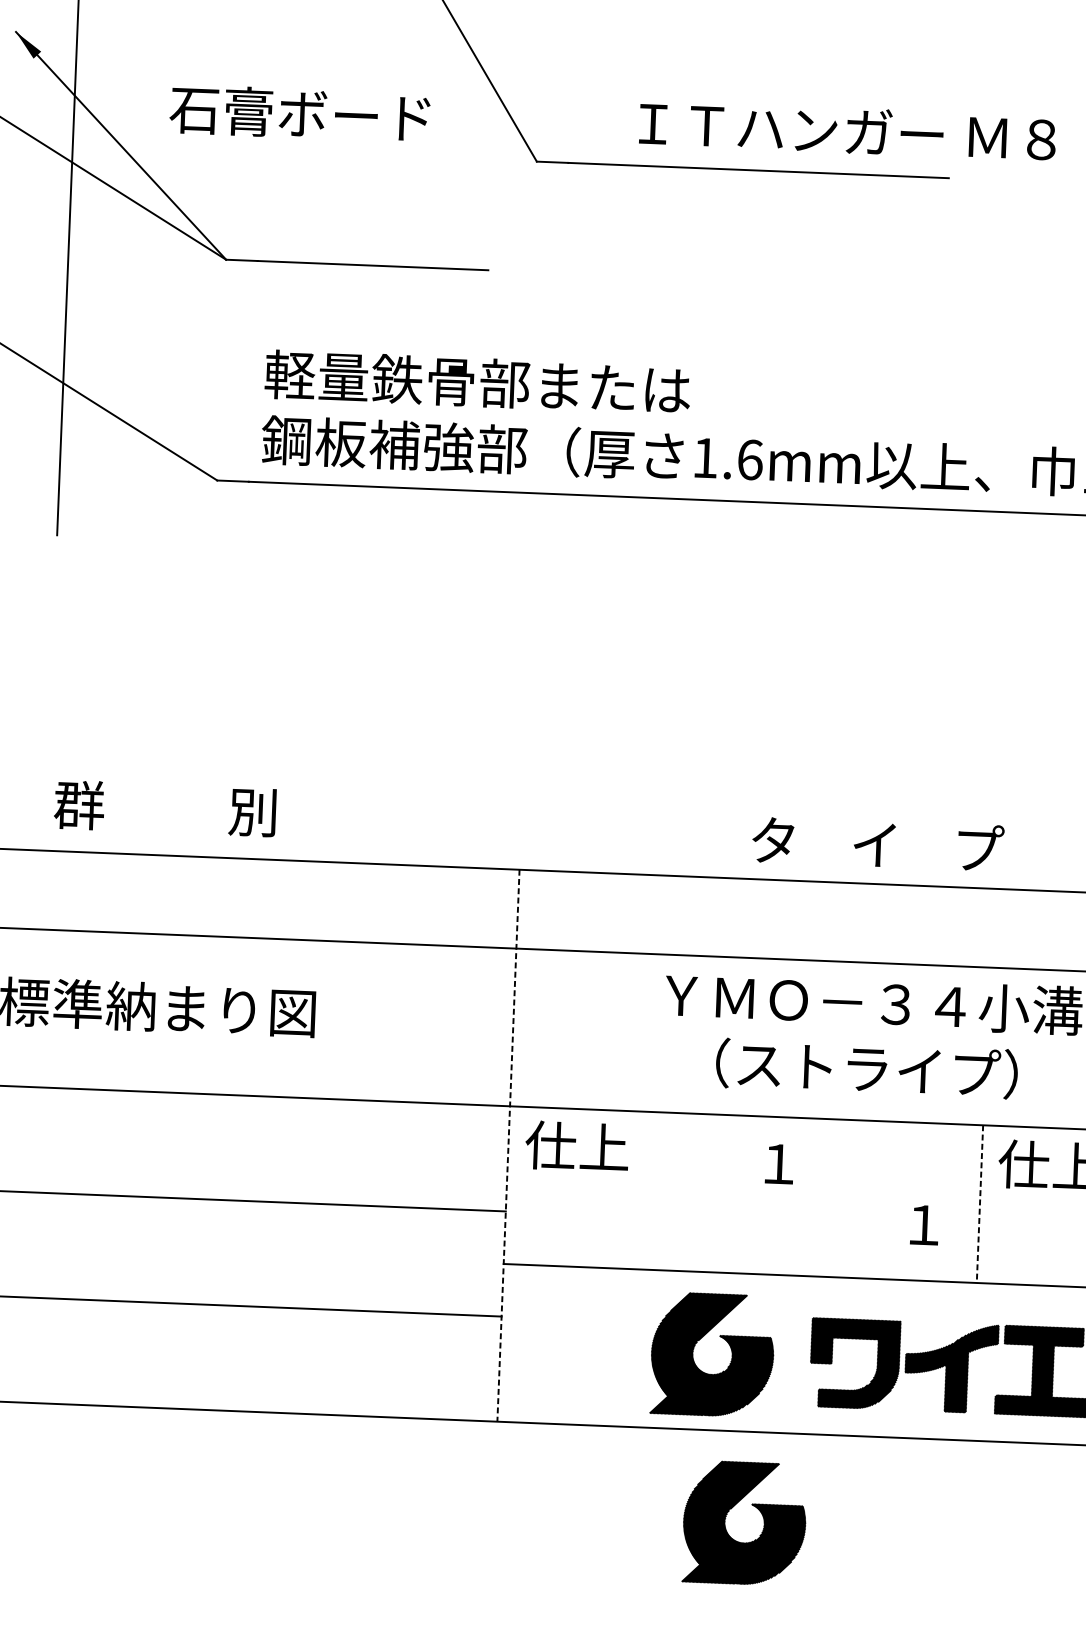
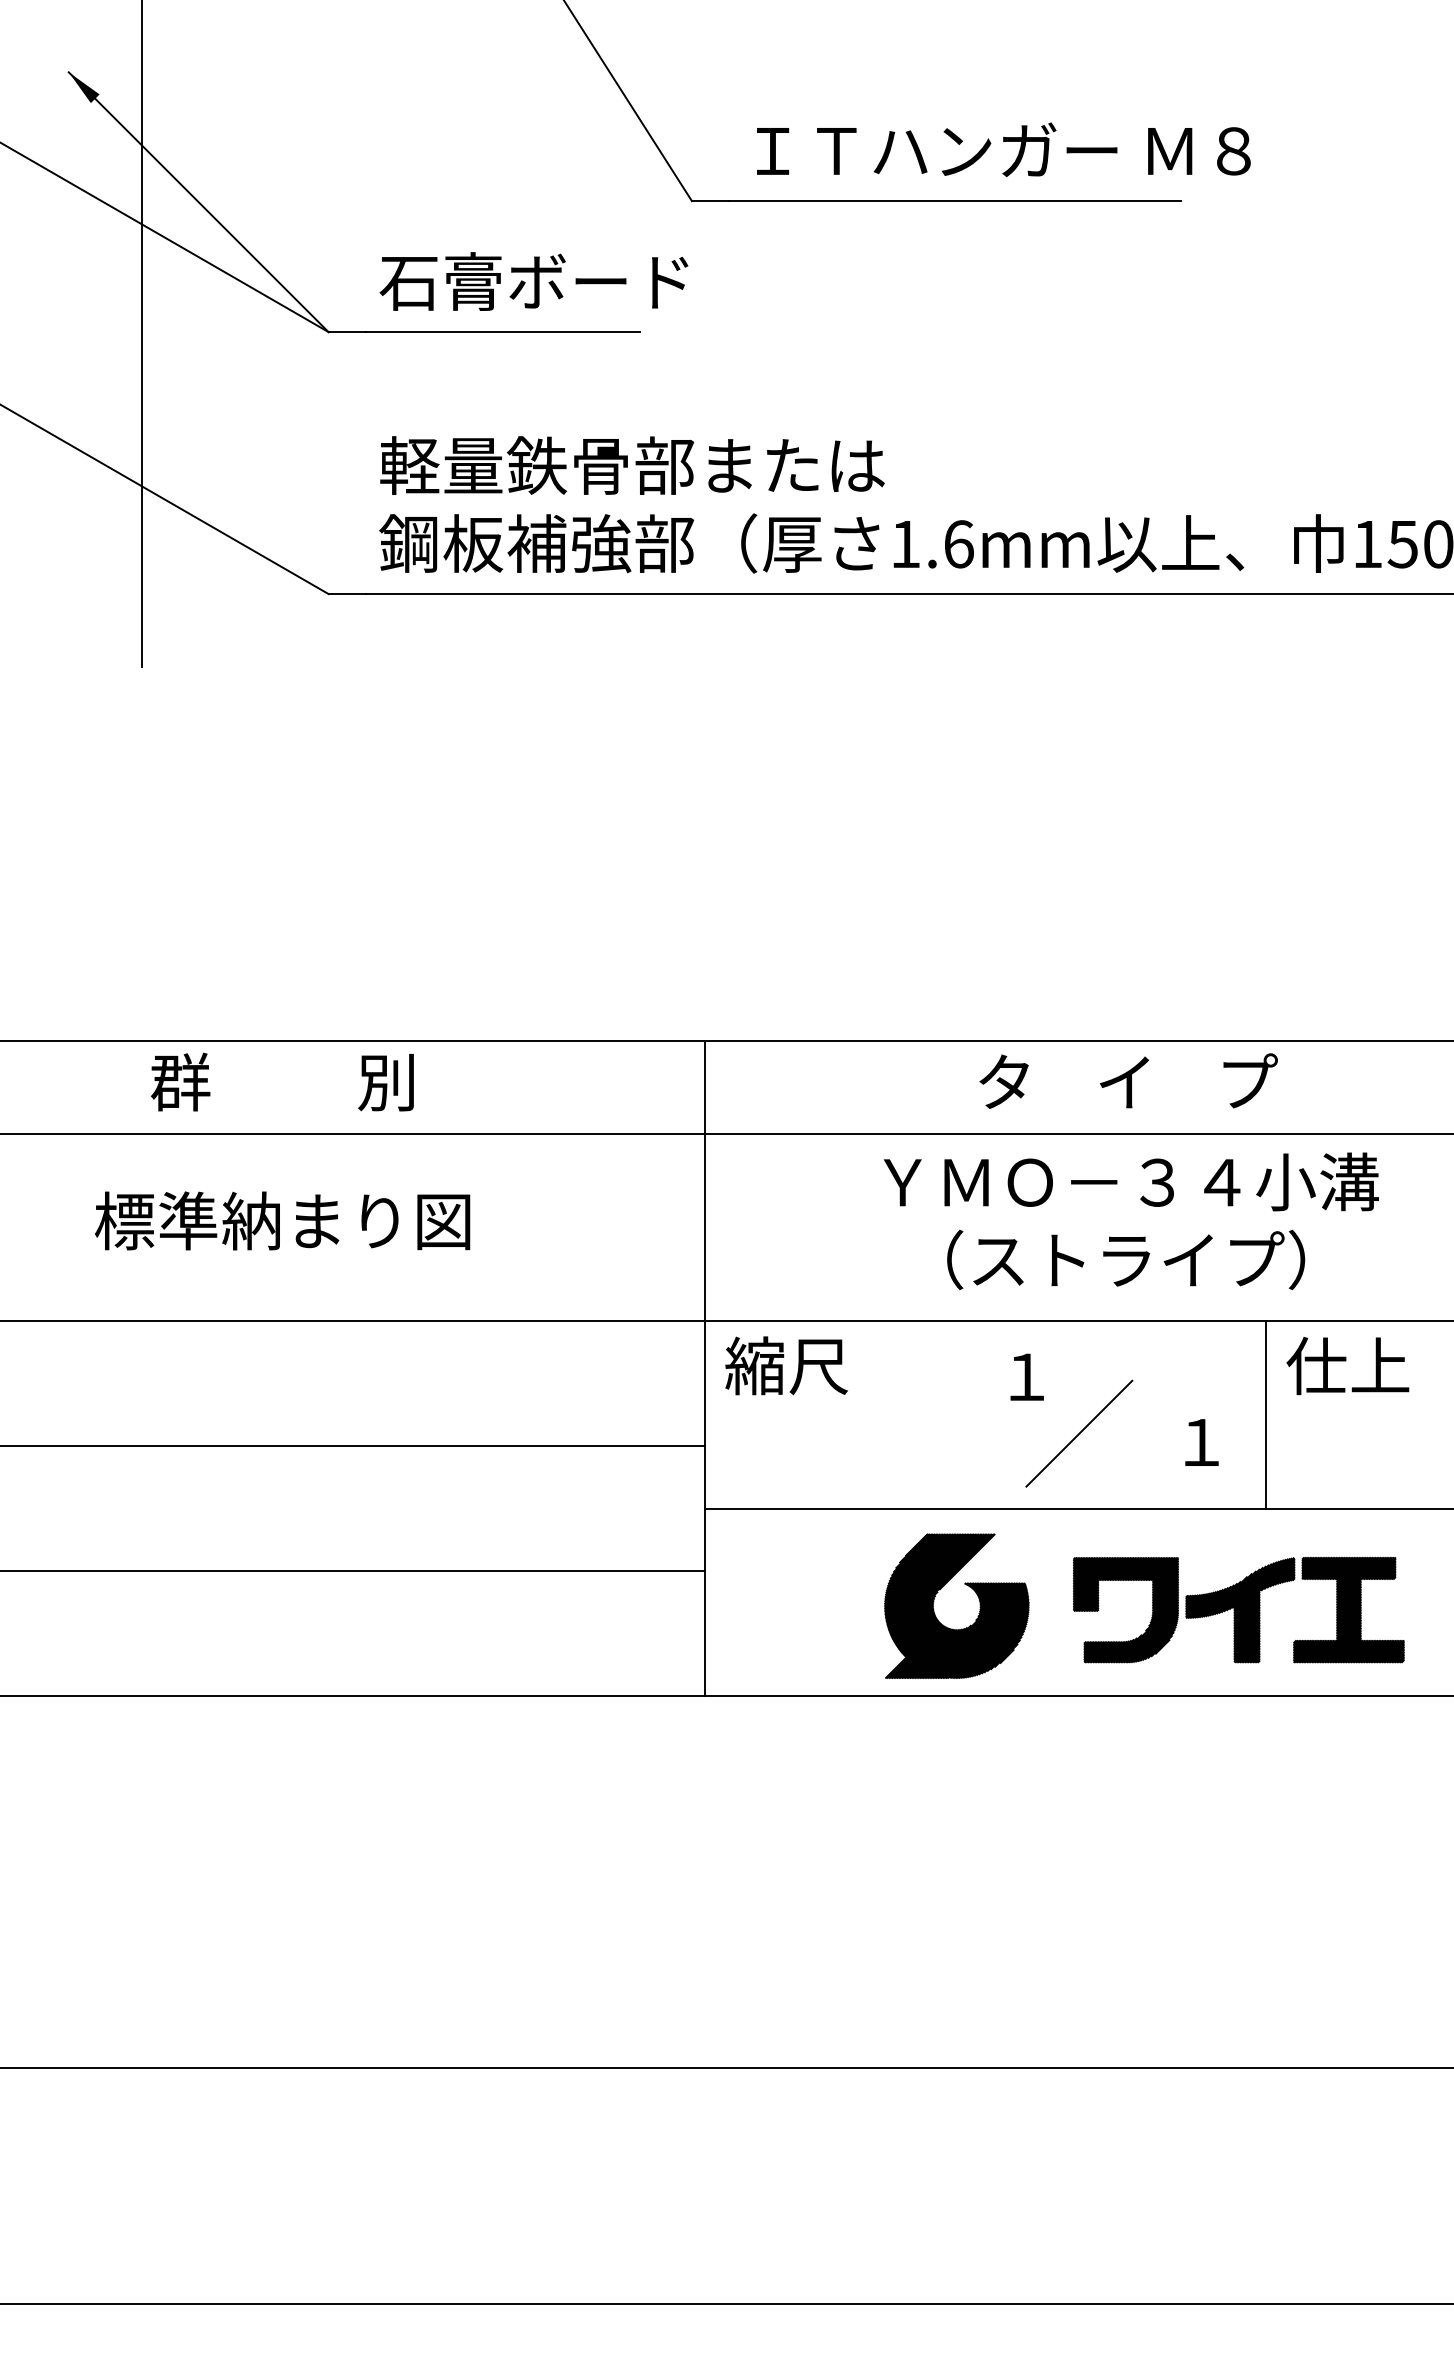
text: (299, 113) -> (533, 281), moved
text: (847, 130) -> (1003, 149), moved
text: (165, 808) -> (282, 1081), moved
text: (877, 843) -> (1128, 1080), moved
line: (508, 1145) -> (705, 1368), dashed -> solid
text: (577, 1146) -> (786, 1365), 仕上 -> 縮尺
line: (979, 1204) -> (1266, 1415), dashed -> solid
line: (821, 1213) -> (1079, 1433), added
part: (732, 1508) -> (987, 1787), removed

